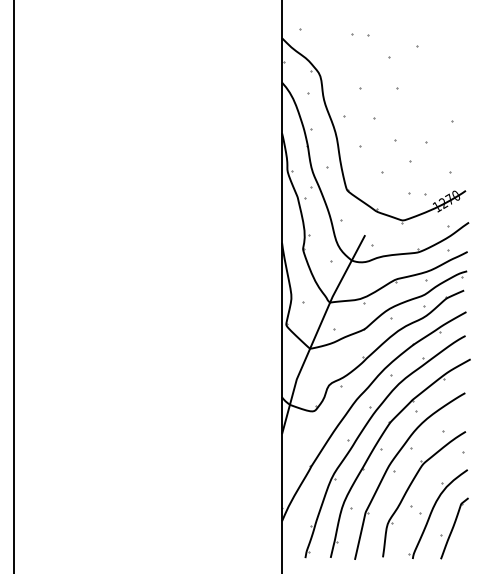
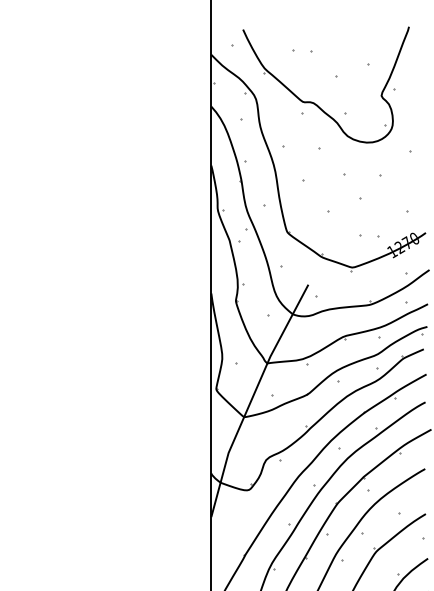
part: (371, 79) -> (315, 103), added

